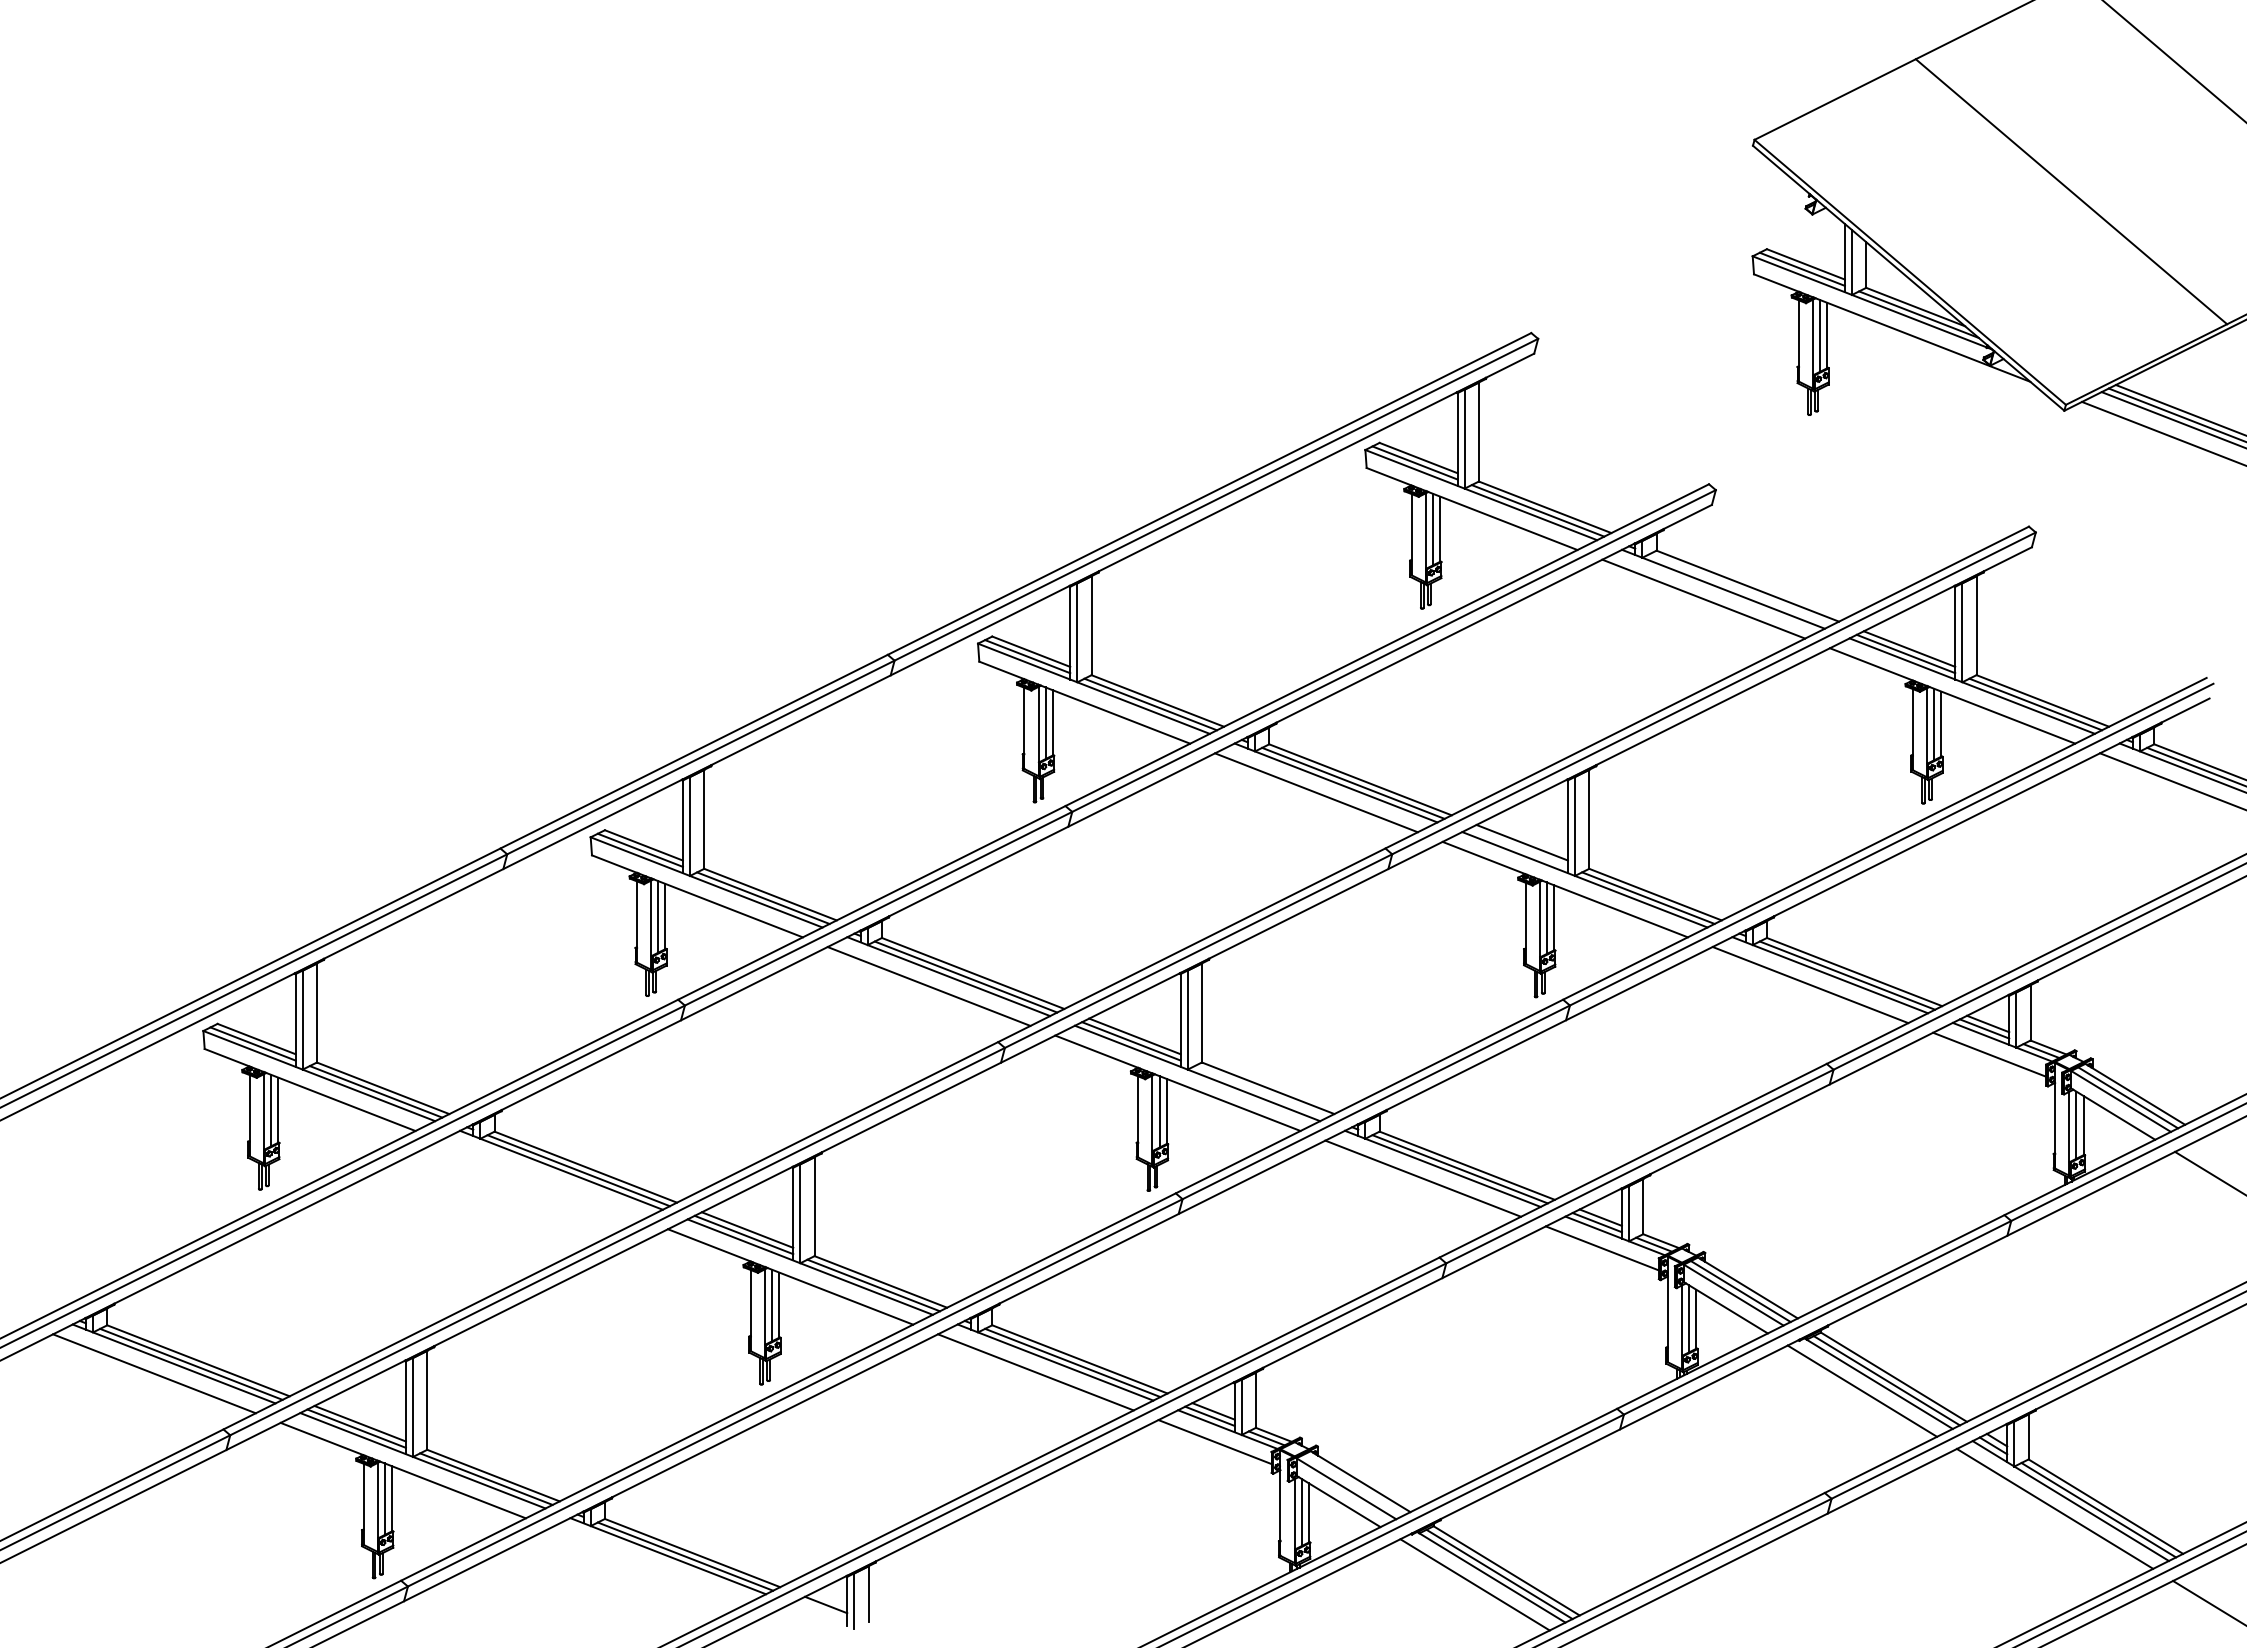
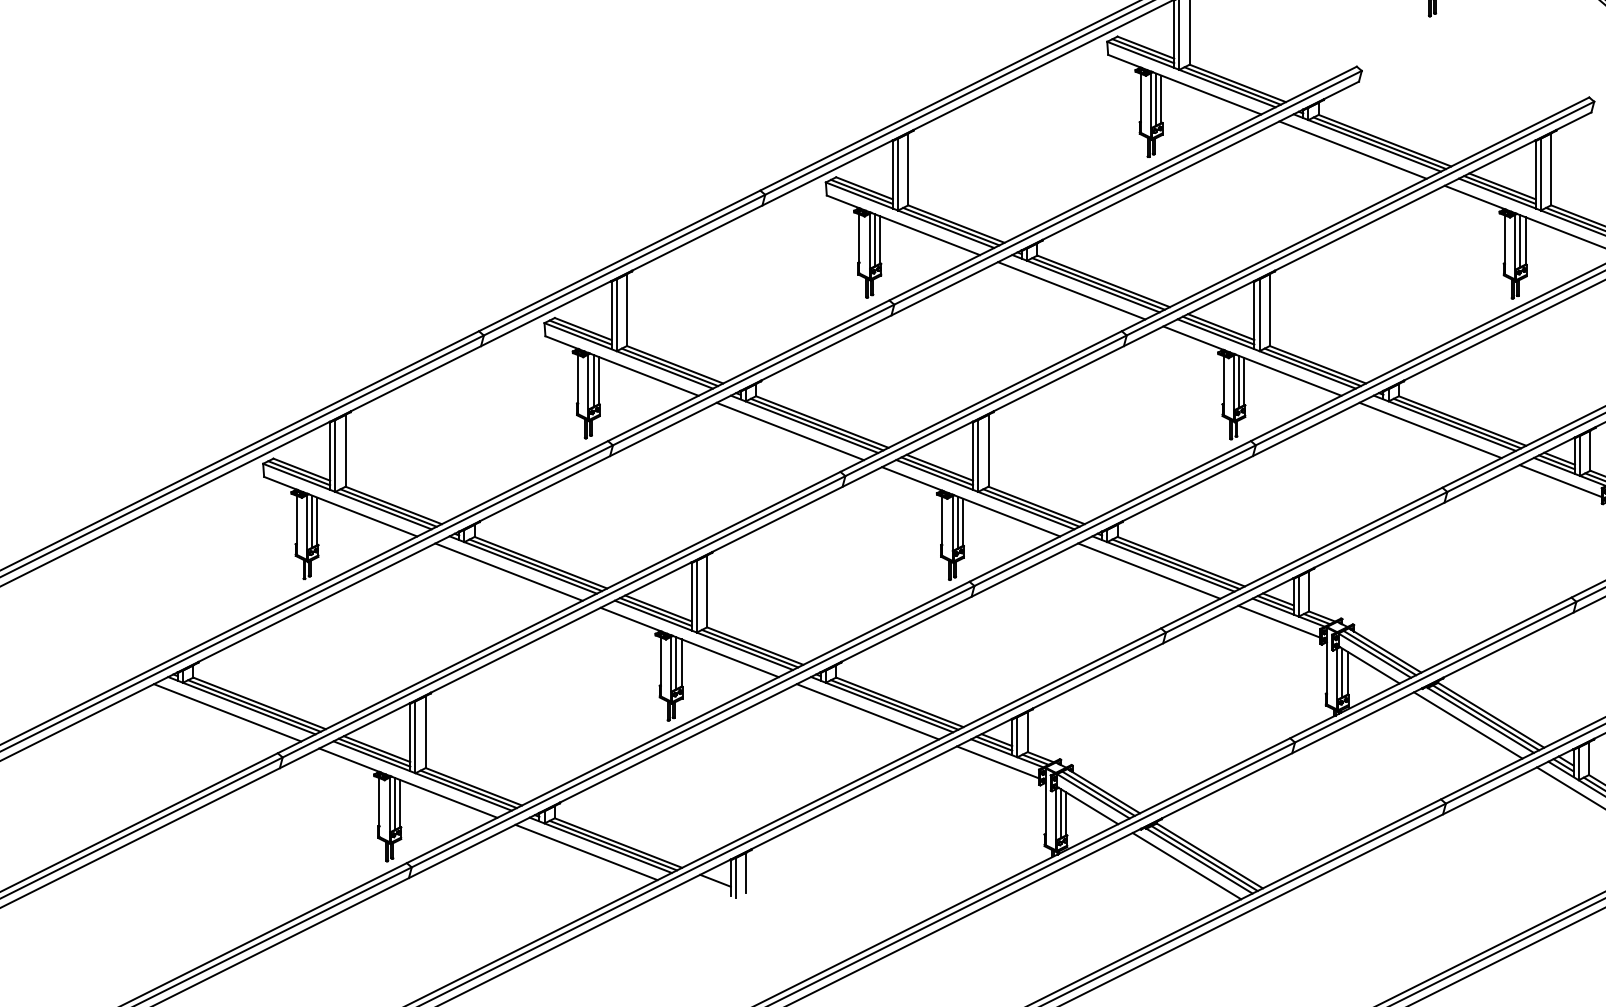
line: (1740, 589) -> (1379, 143), added
line: (1518, 847) -> (1218, 330), added
line: (1260, 1091) -> (1031, 507), added
line: (541, 1179) -> (508, 571), added
line: (1353, 1484) -> (1098, 793), added
line: (648, 1565) -> (586, 852), added

